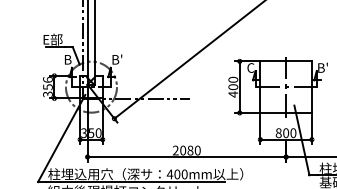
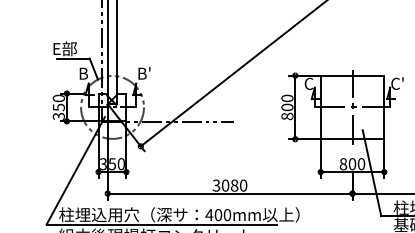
text: (322, 67) -> (397, 83), B' -> C'
text: (47, 79) -> (58, 98), 356 -> 350
text: (233, 94) -> (287, 116), 400 -> 800
text: (175, 151) -> (216, 186), 2080 -> 3080

